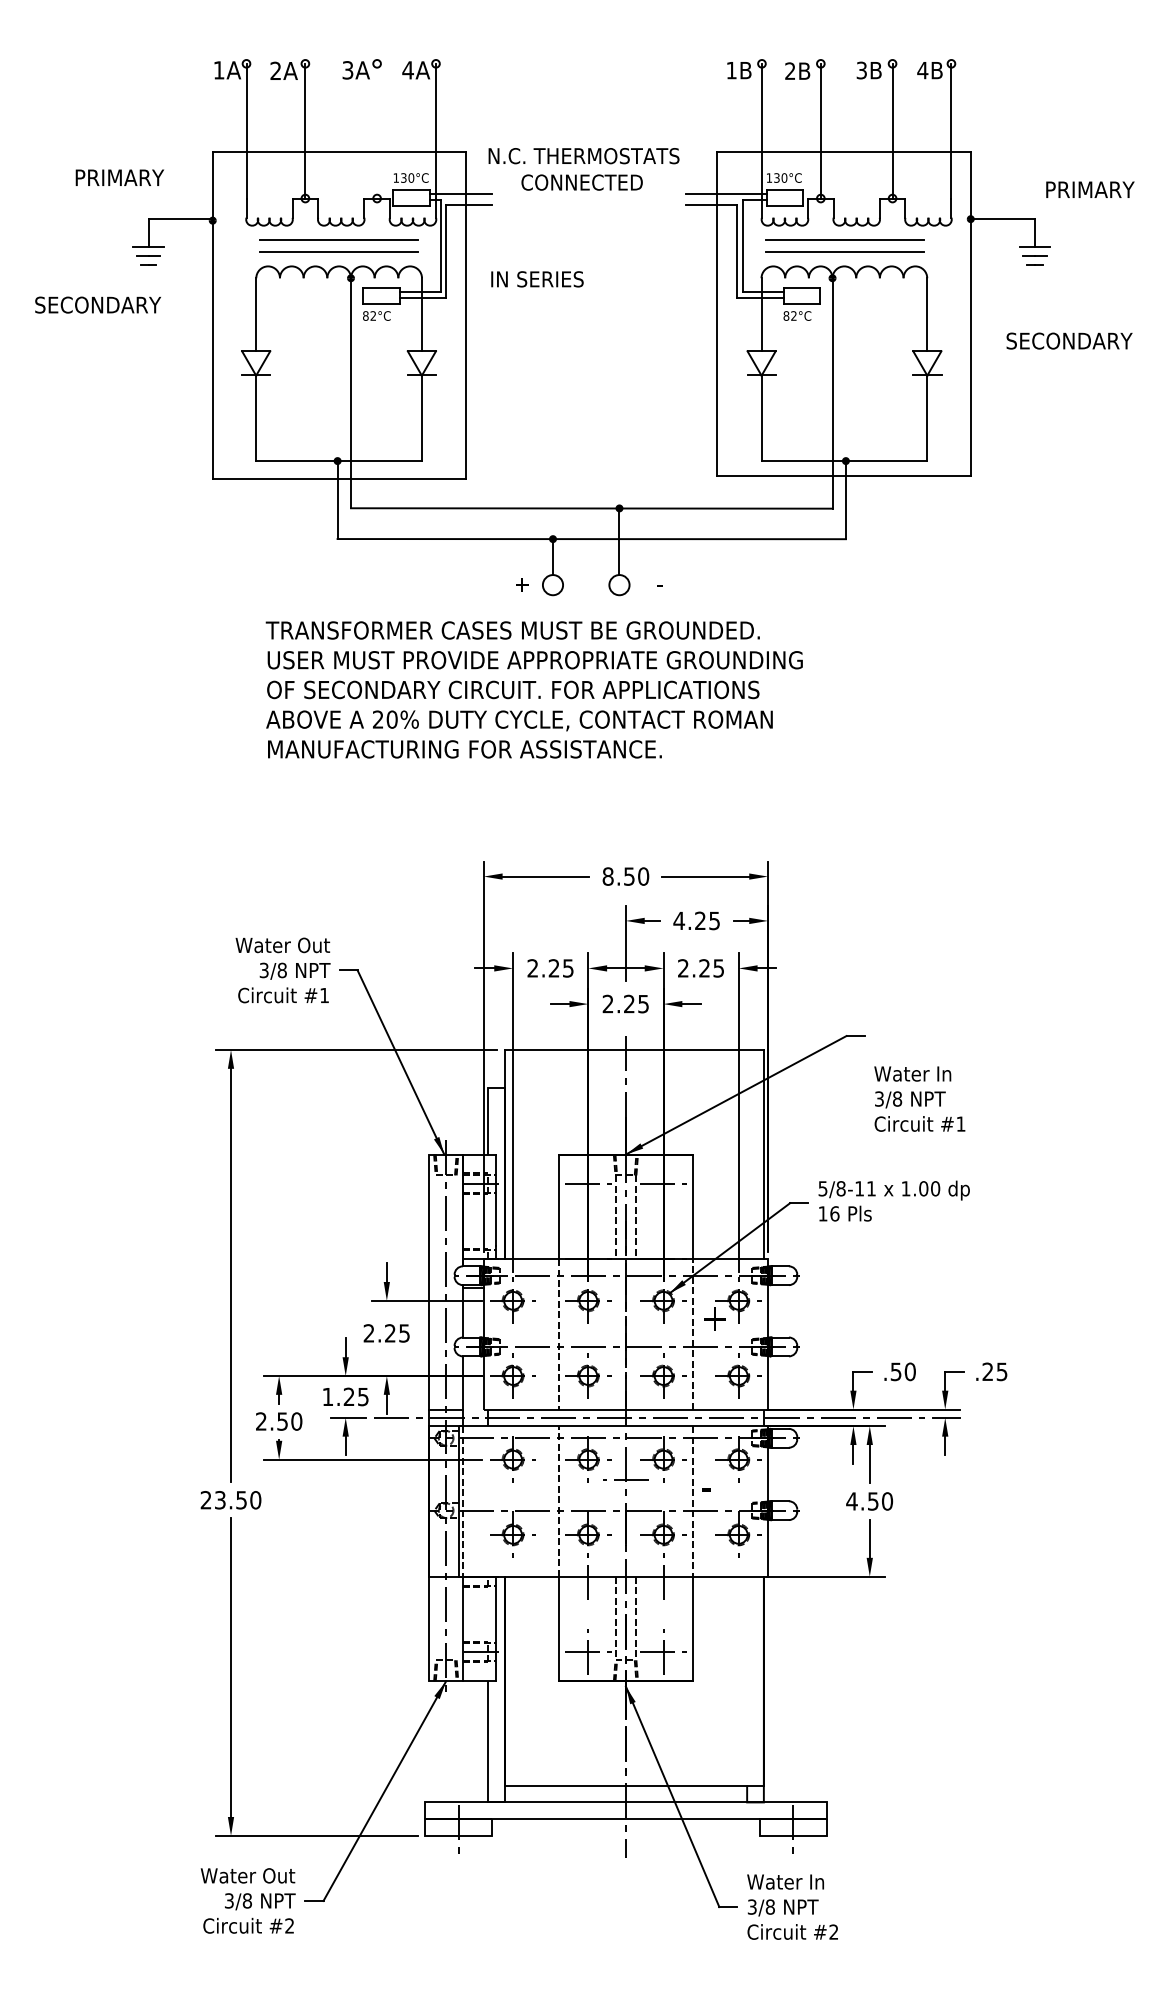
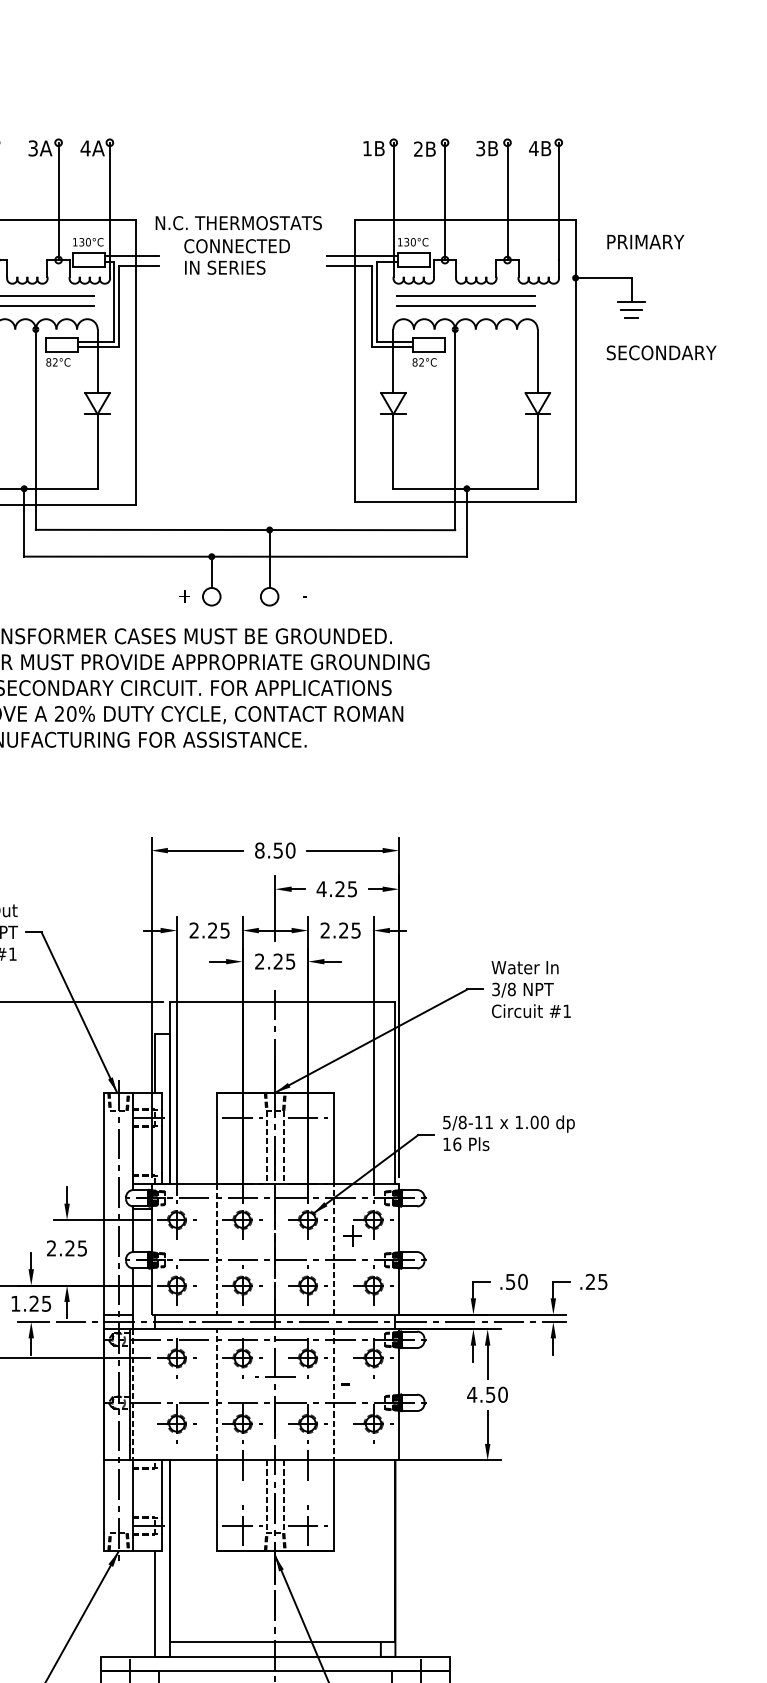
line: (377, 130) -> (58, 200), added
text: (1090, 189) -> (645, 241), moved
text: (537, 279) -> (225, 267), moved
text: (1069, 340) -> (661, 352), moved
text: (919, 1098) -> (530, 989), moved

